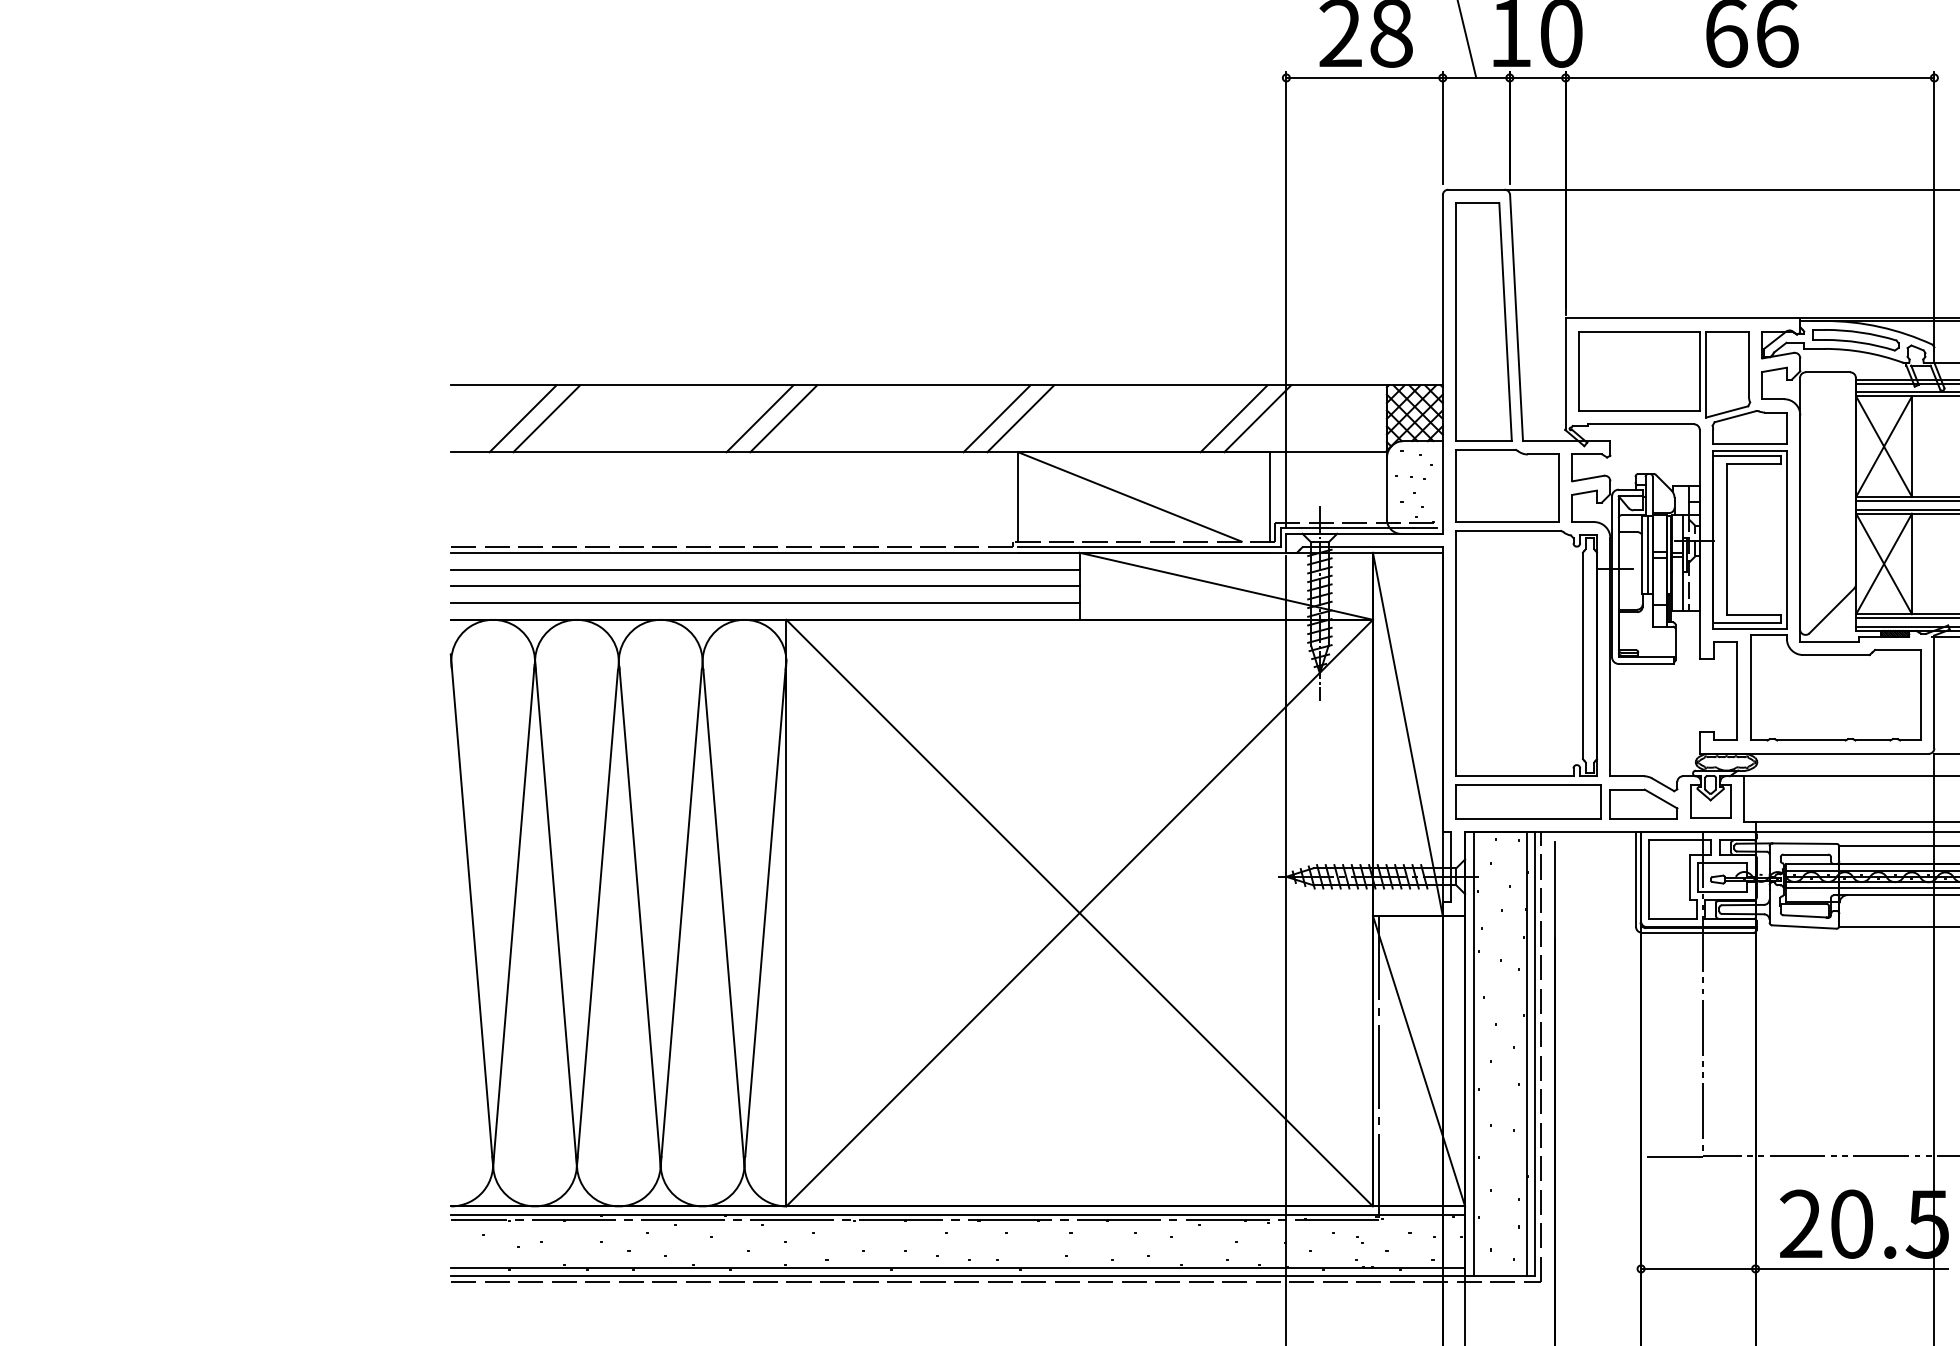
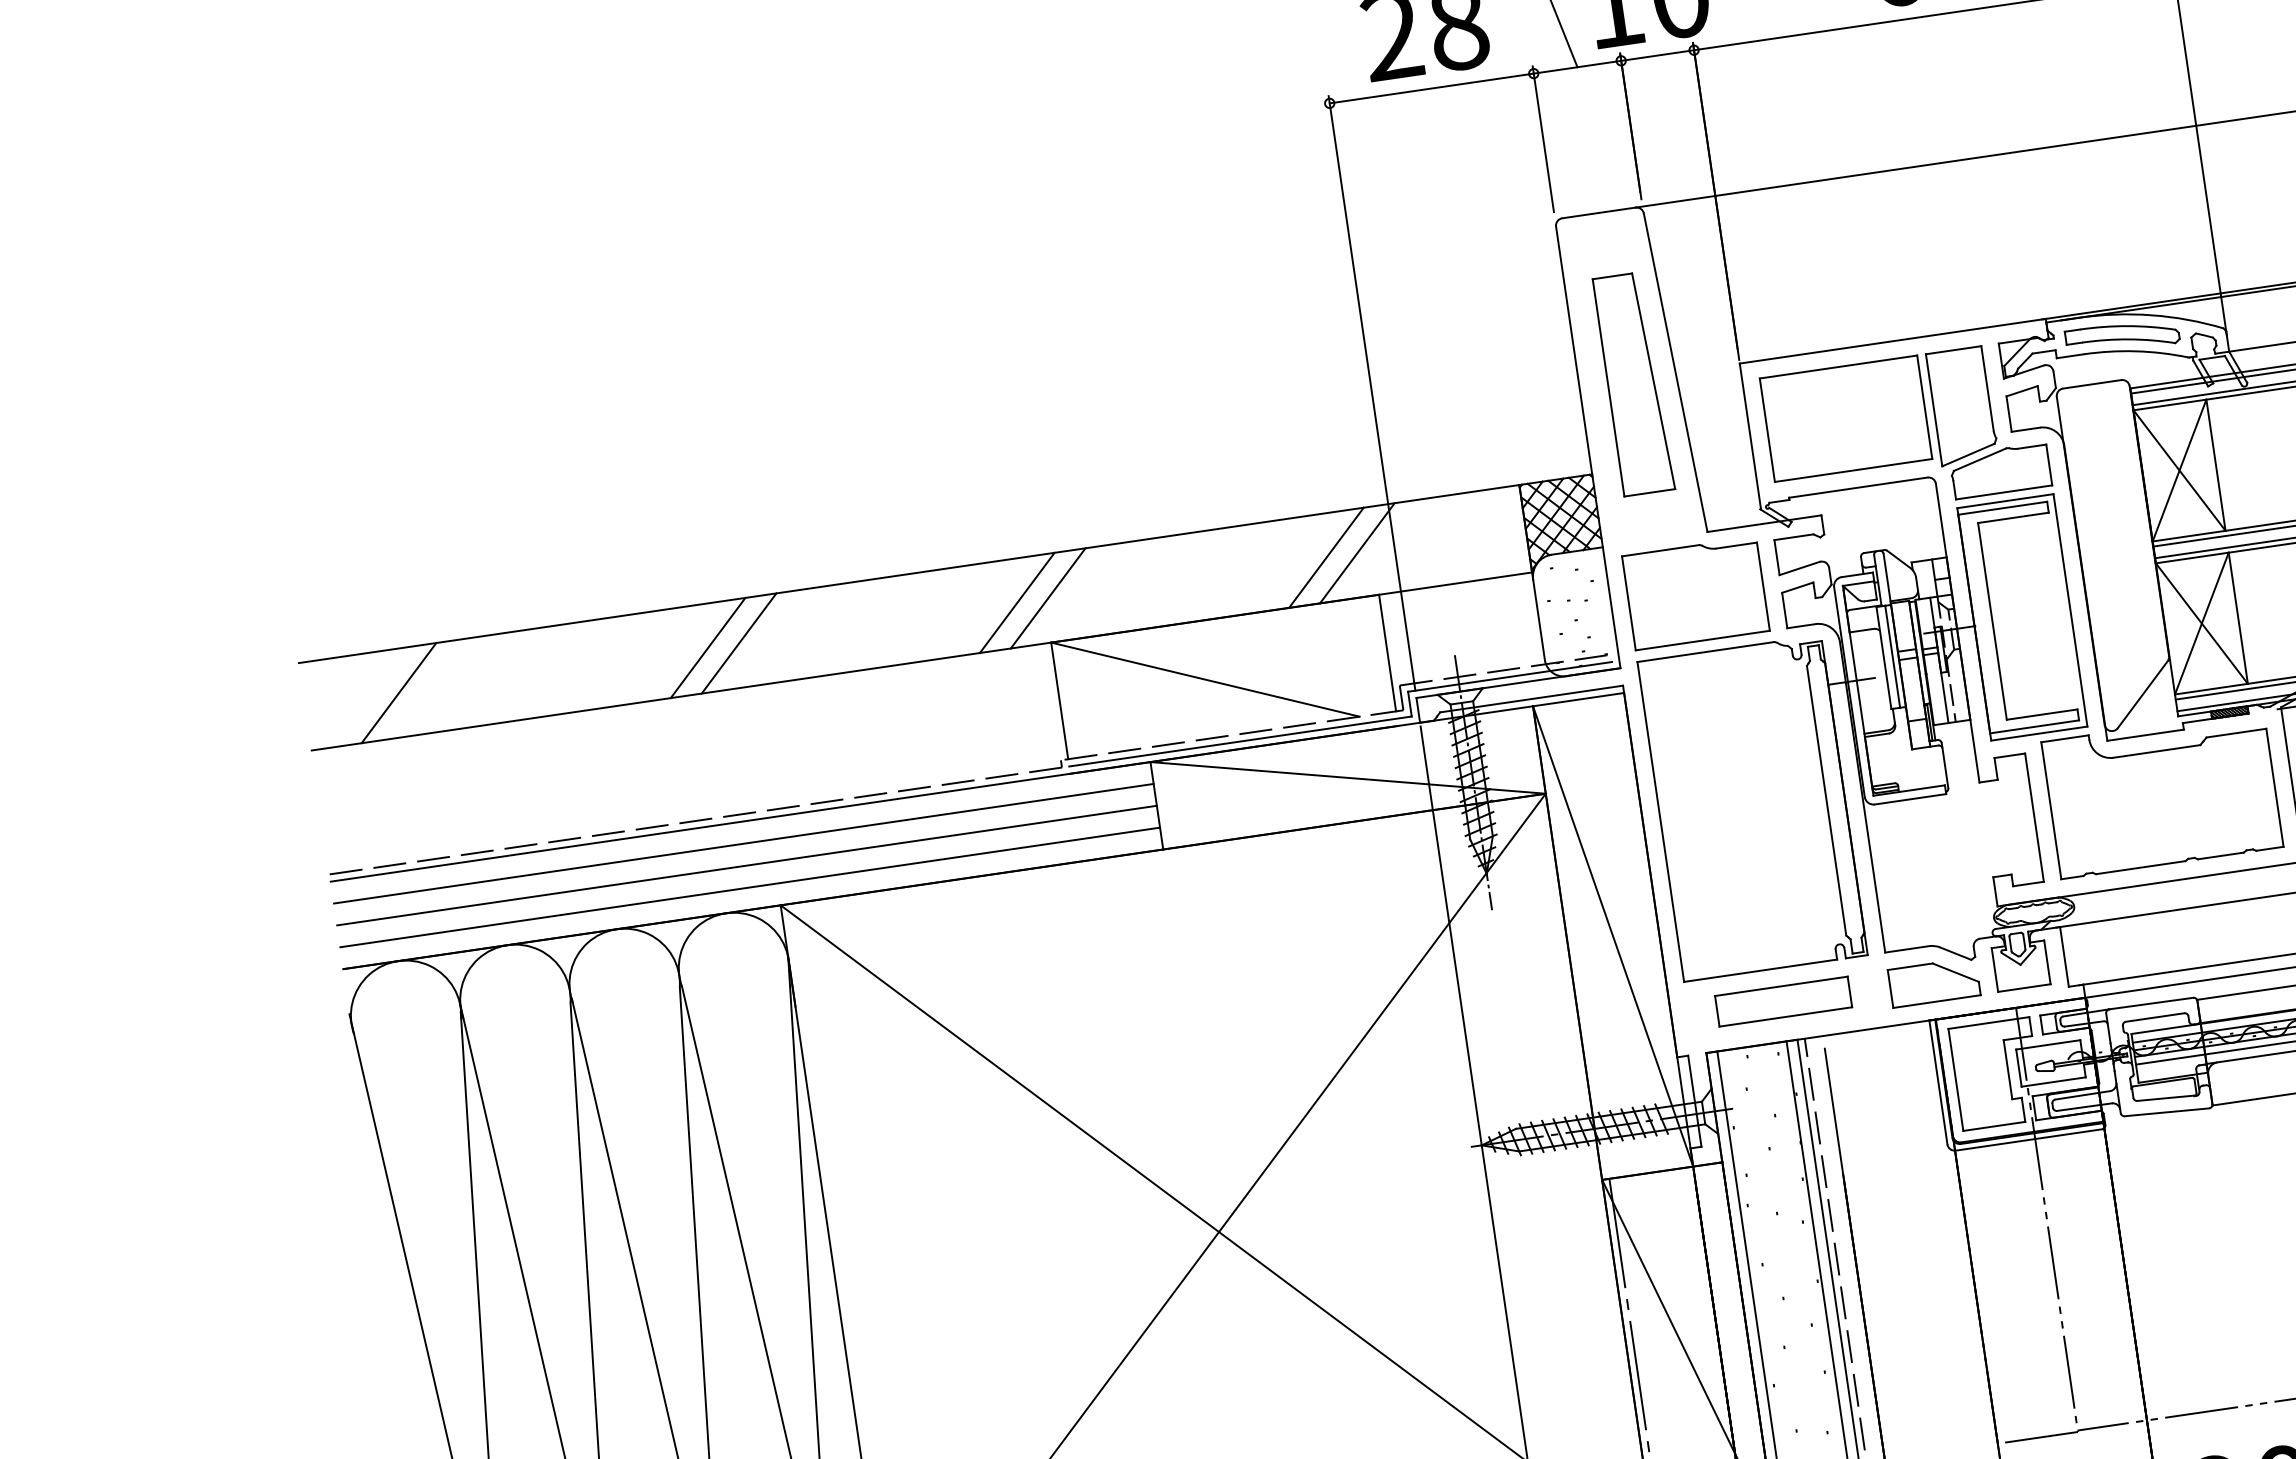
part: (1483, 321) -> (1633, 383), size x0.7
line: (546, 418) -> (429, 688), removed
part: (1528, 801) -> (1783, 1001), size x0.7

